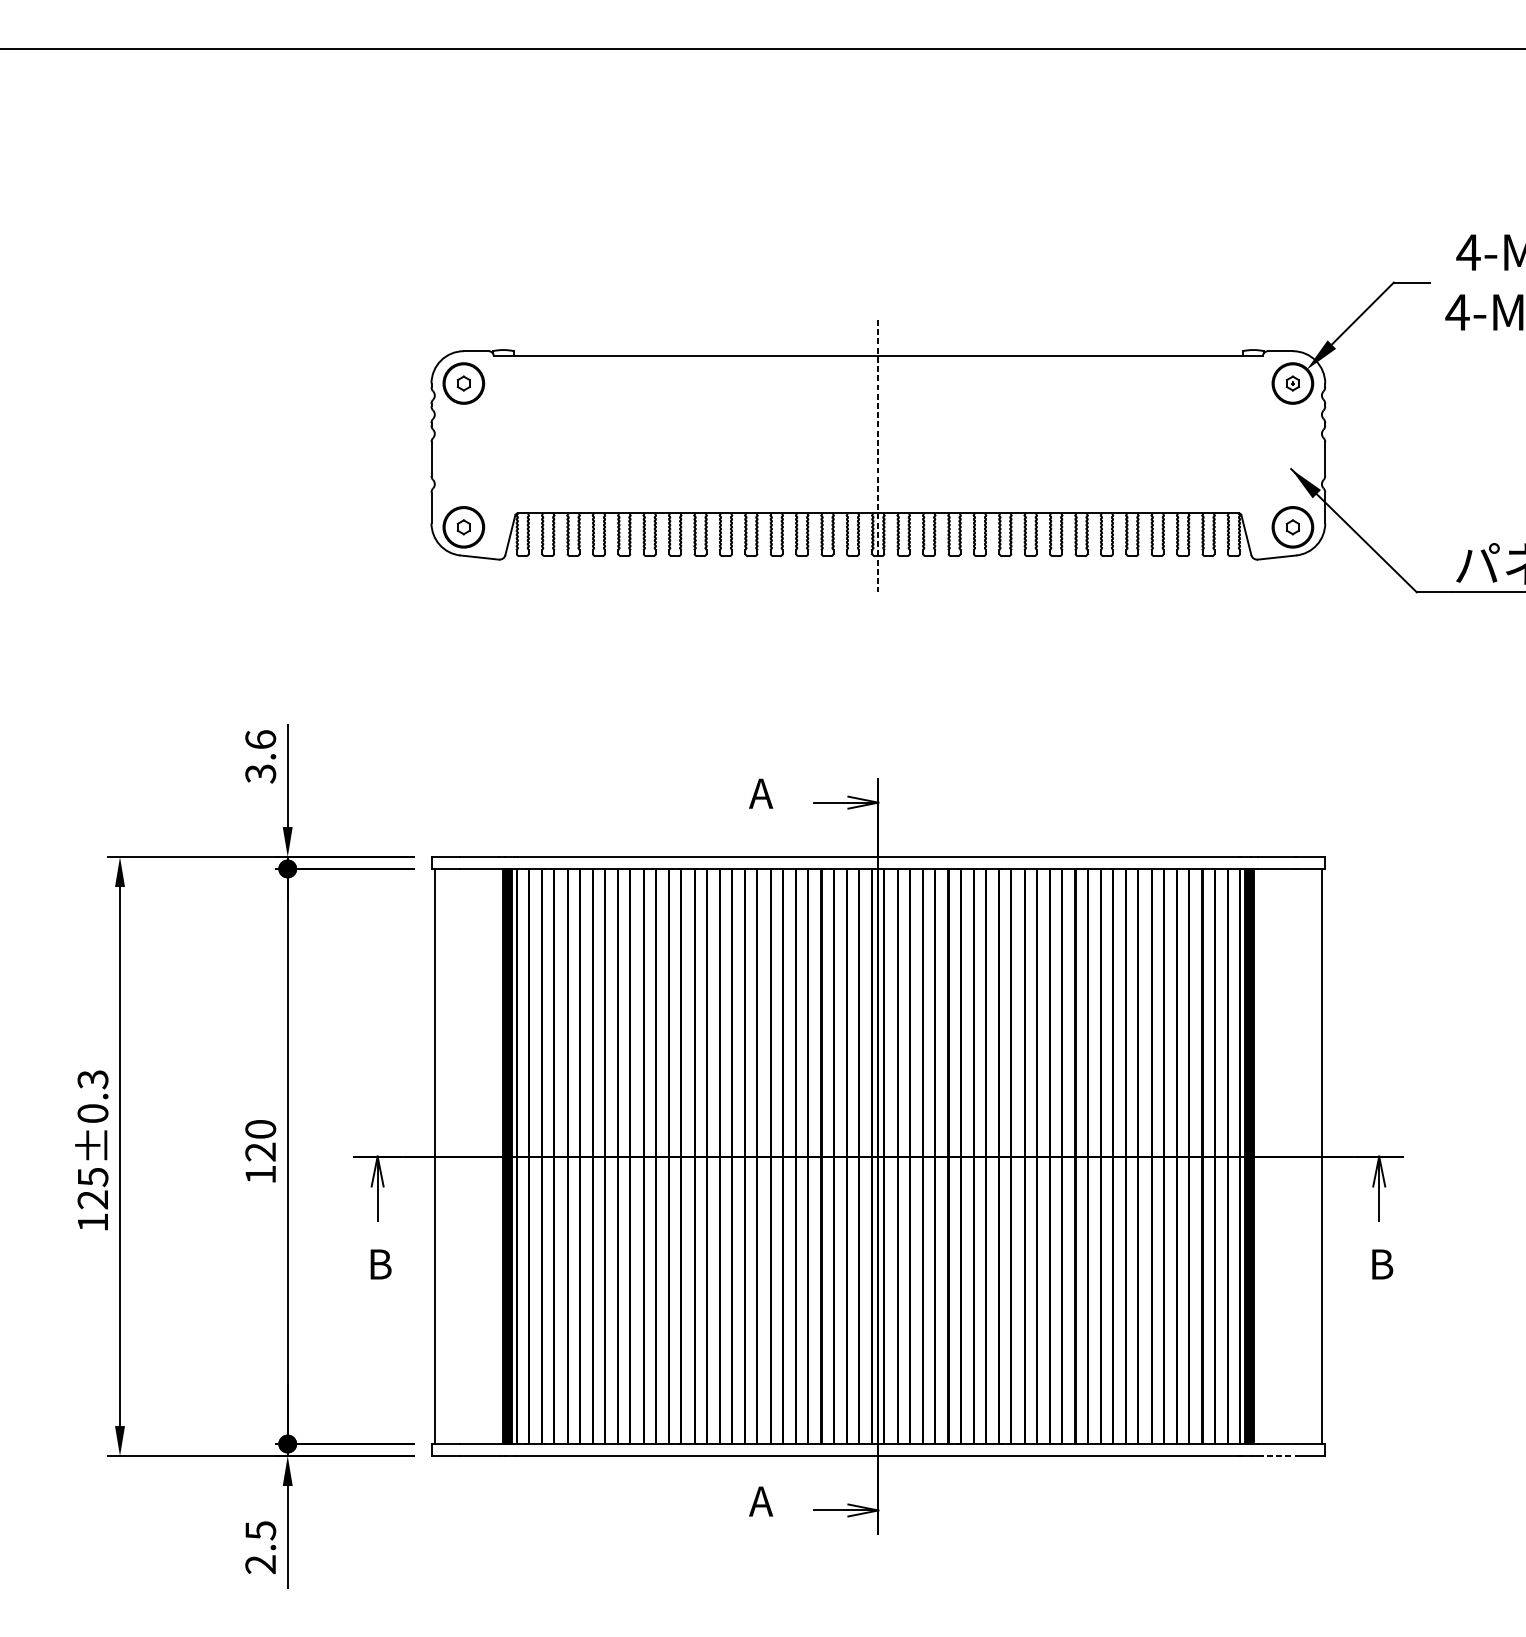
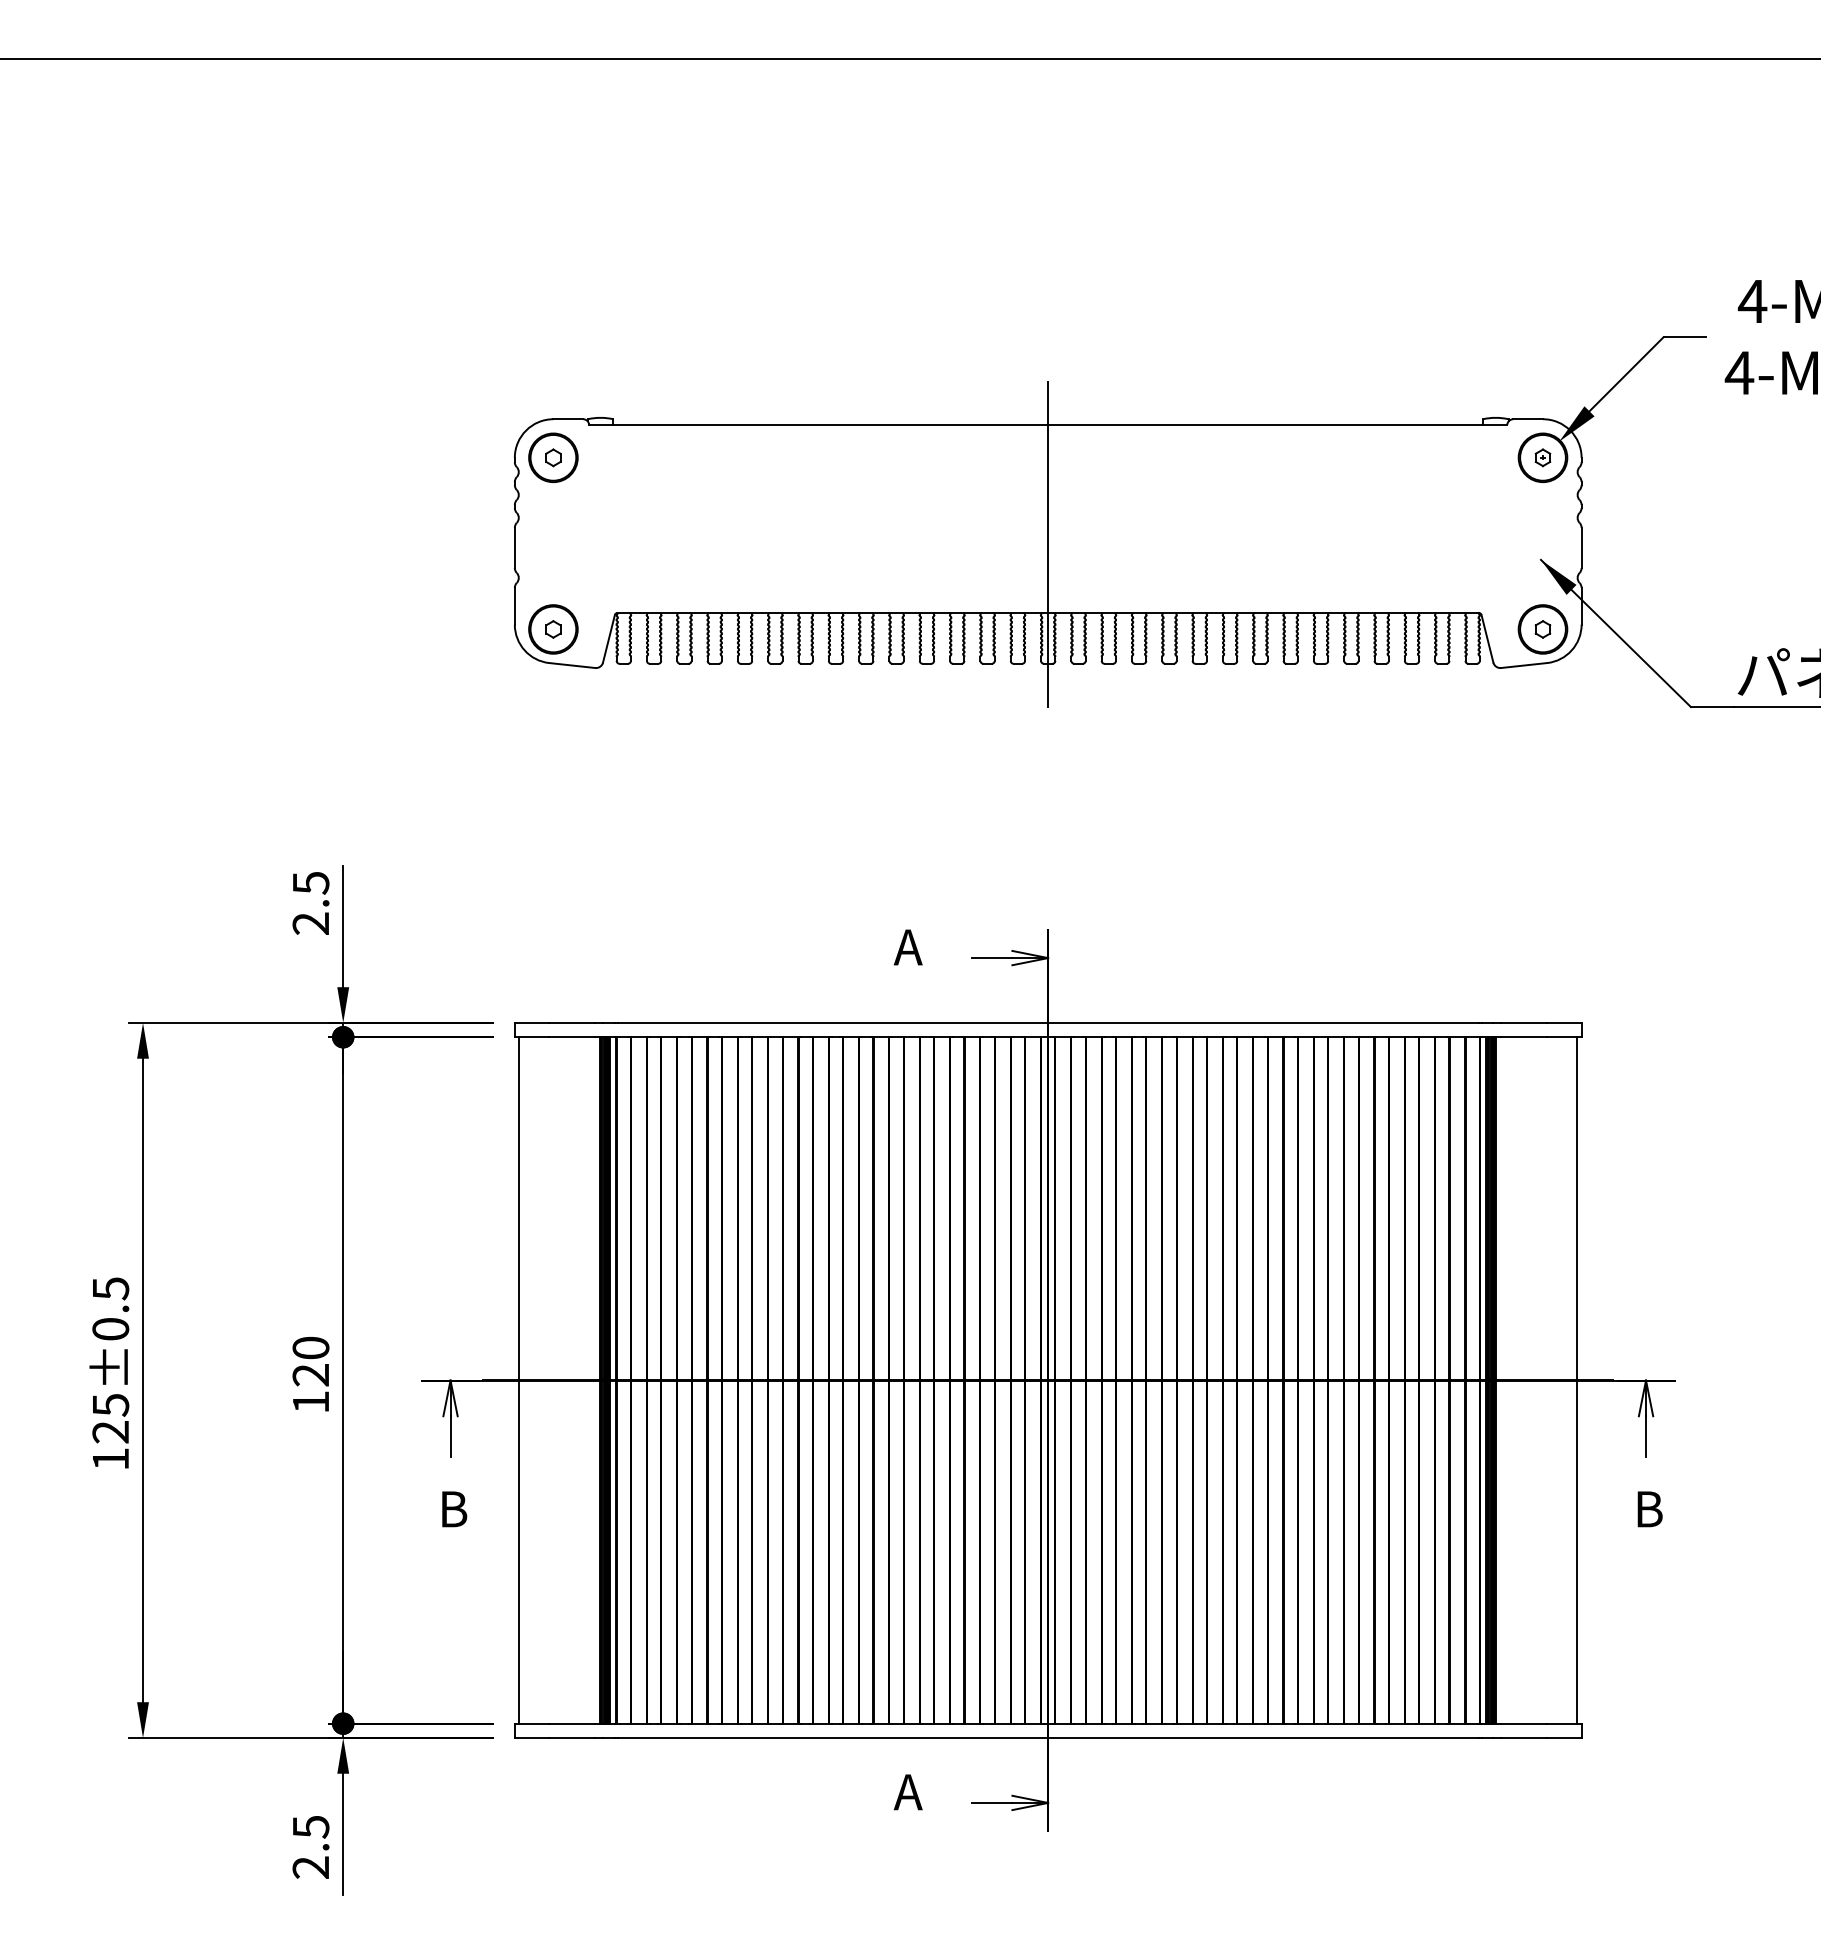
line: (878, 456) -> (1048, 544), dashed -> solid
text: (260, 756) -> (310, 903), 3.6 -> 2.5
text: (92, 1079) -> (110, 1288), 125±0.3 -> 125±0.5
line: (1277, 1455) -> (1524, 1737), dashed -> solid

